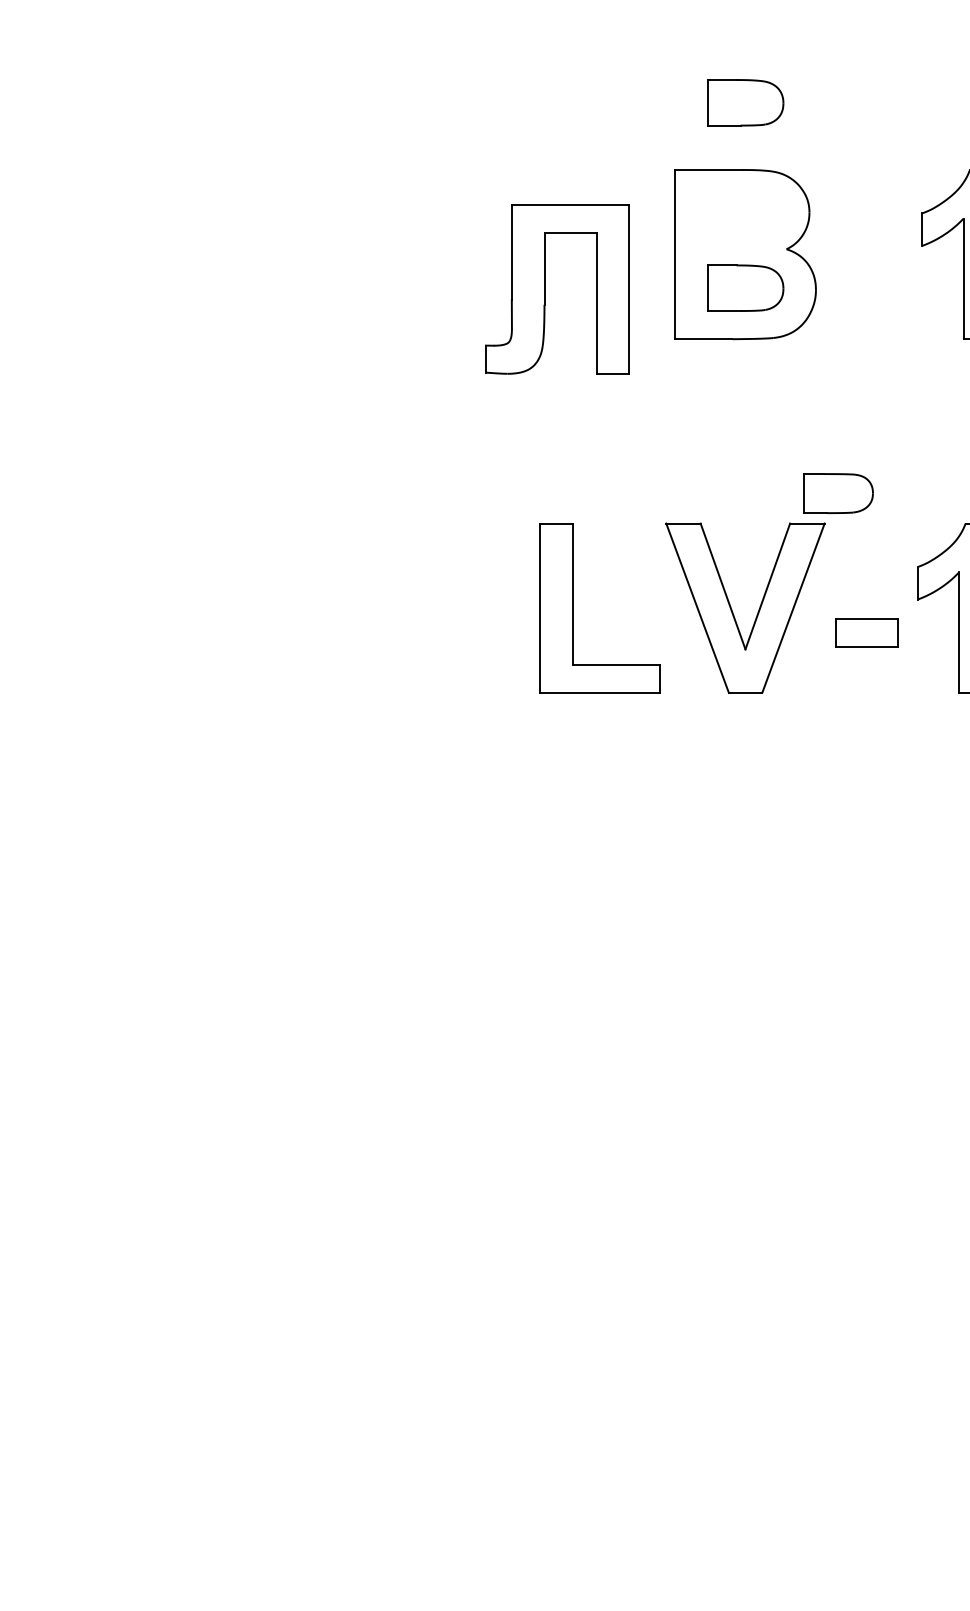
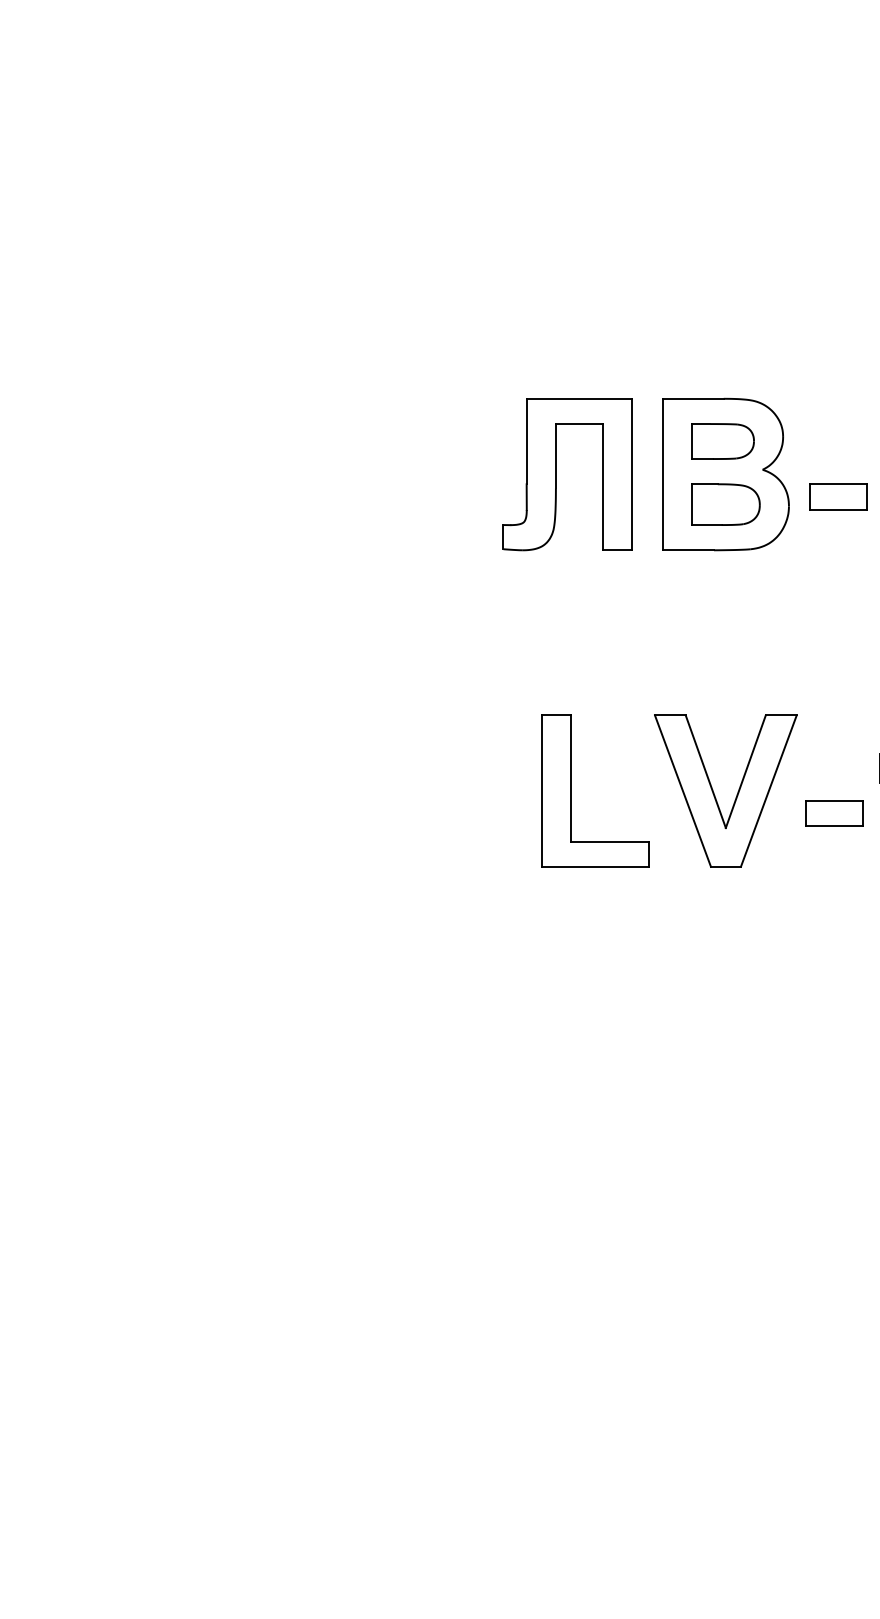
part: (745, 102) -> (725, 338), removed
part: (871, 279) -> (838, 496), added
part: (545, 289) -> (556, 474), moved
part: (837, 493) -> (722, 441), moved

